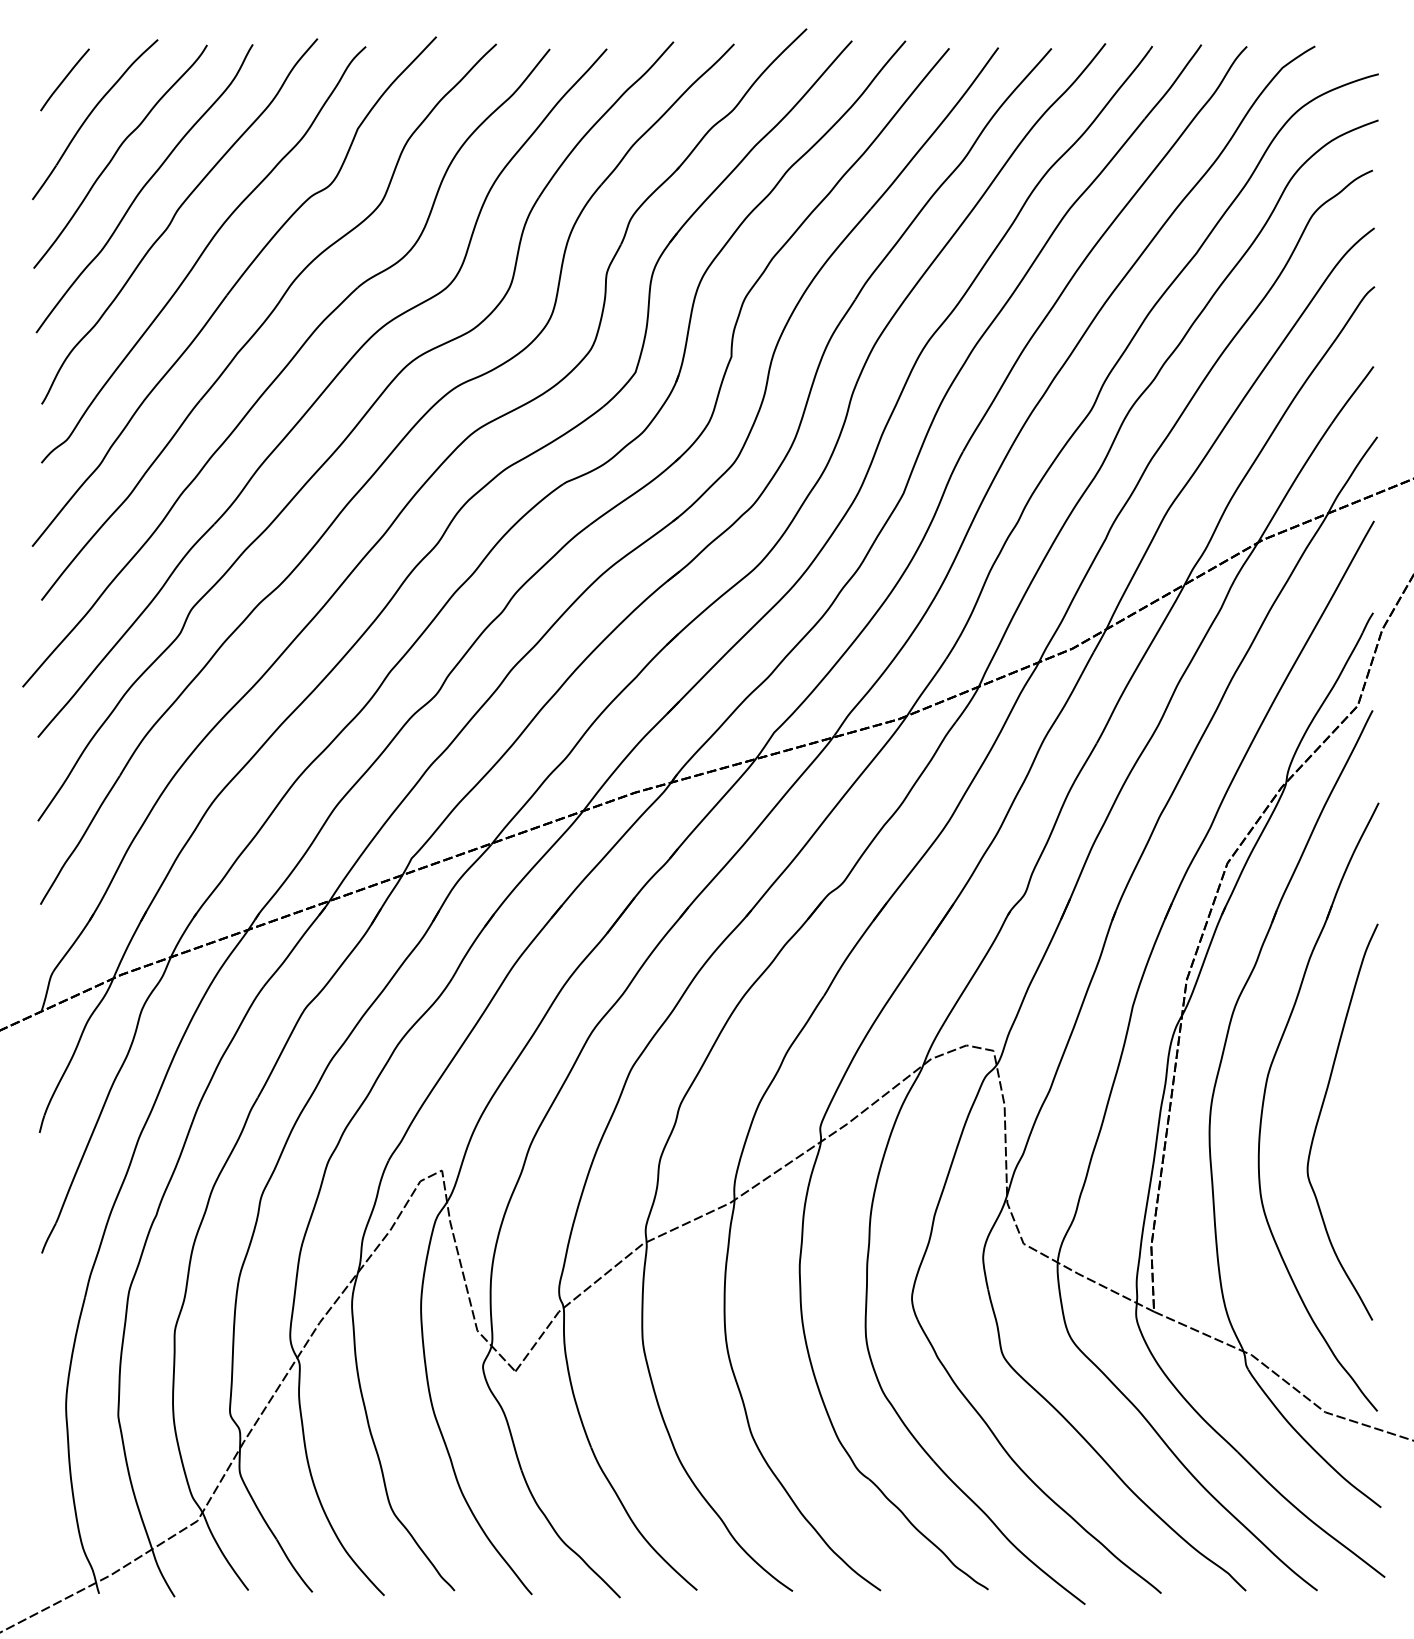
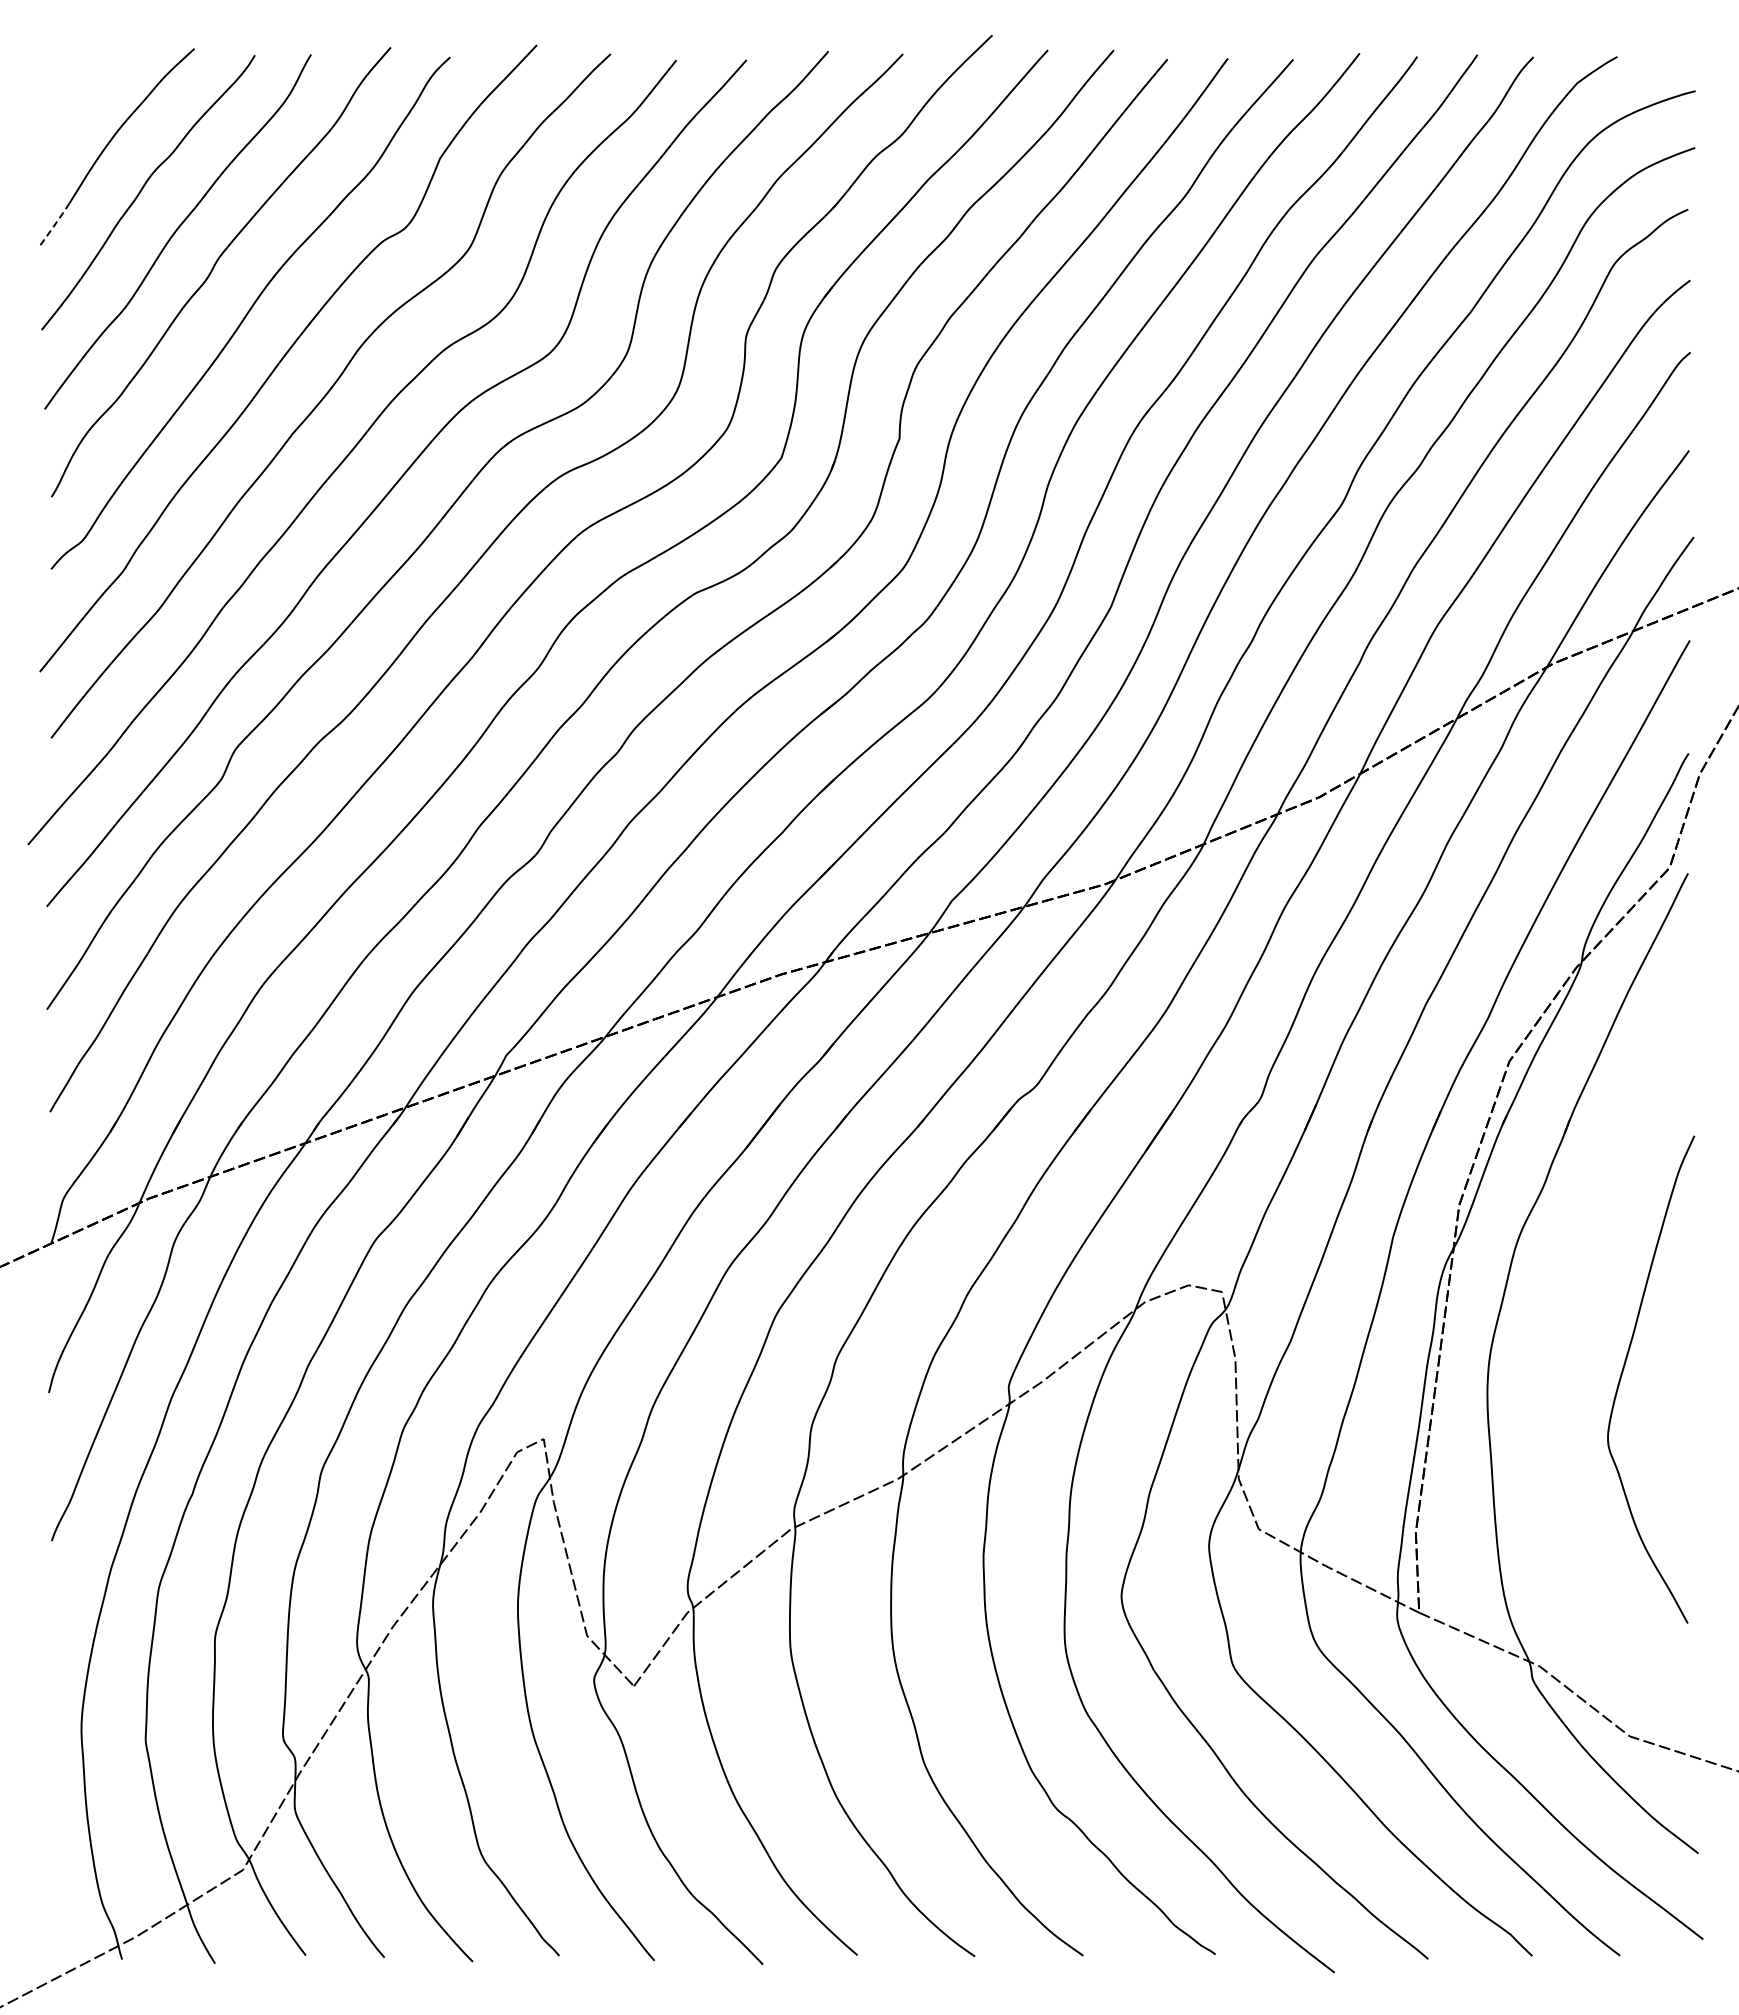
curve: (64, 79) -> (79, 97), removed
line: (44, 182) -> (54, 224), solid -> dashed
part: (1264, 1097) -> (1555, 1349), removed

